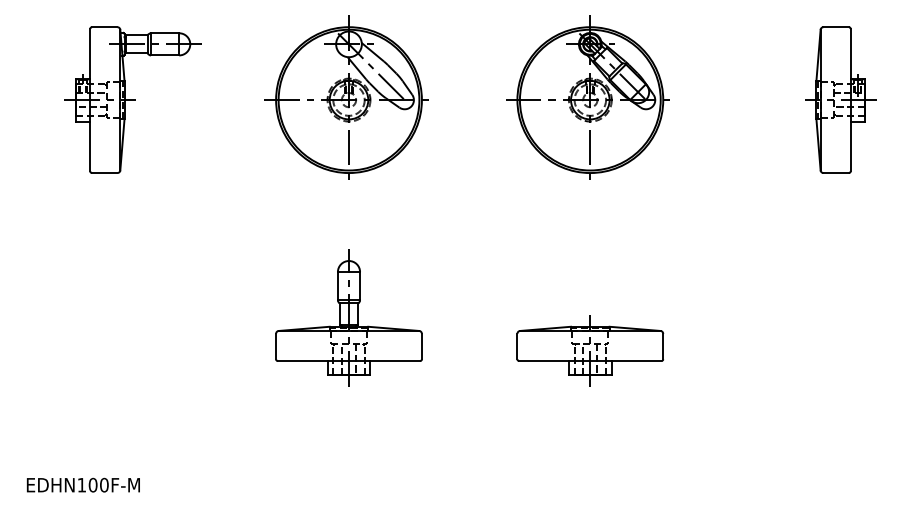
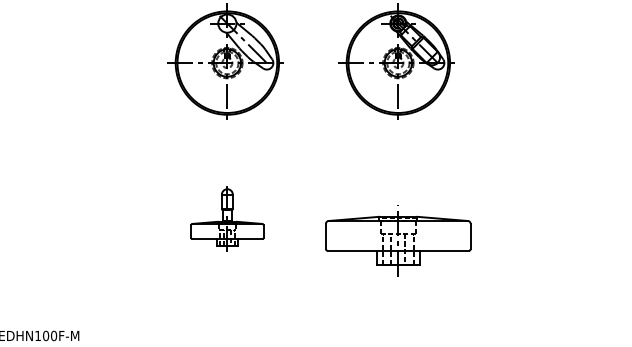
part: (132, 99) -> (73, 62), removed
part: (840, 99) -> (575, 62), removed
part: (348, 317) -> (227, 217), size x0.7
part: (590, 350) -> (398, 240), size x1.4

